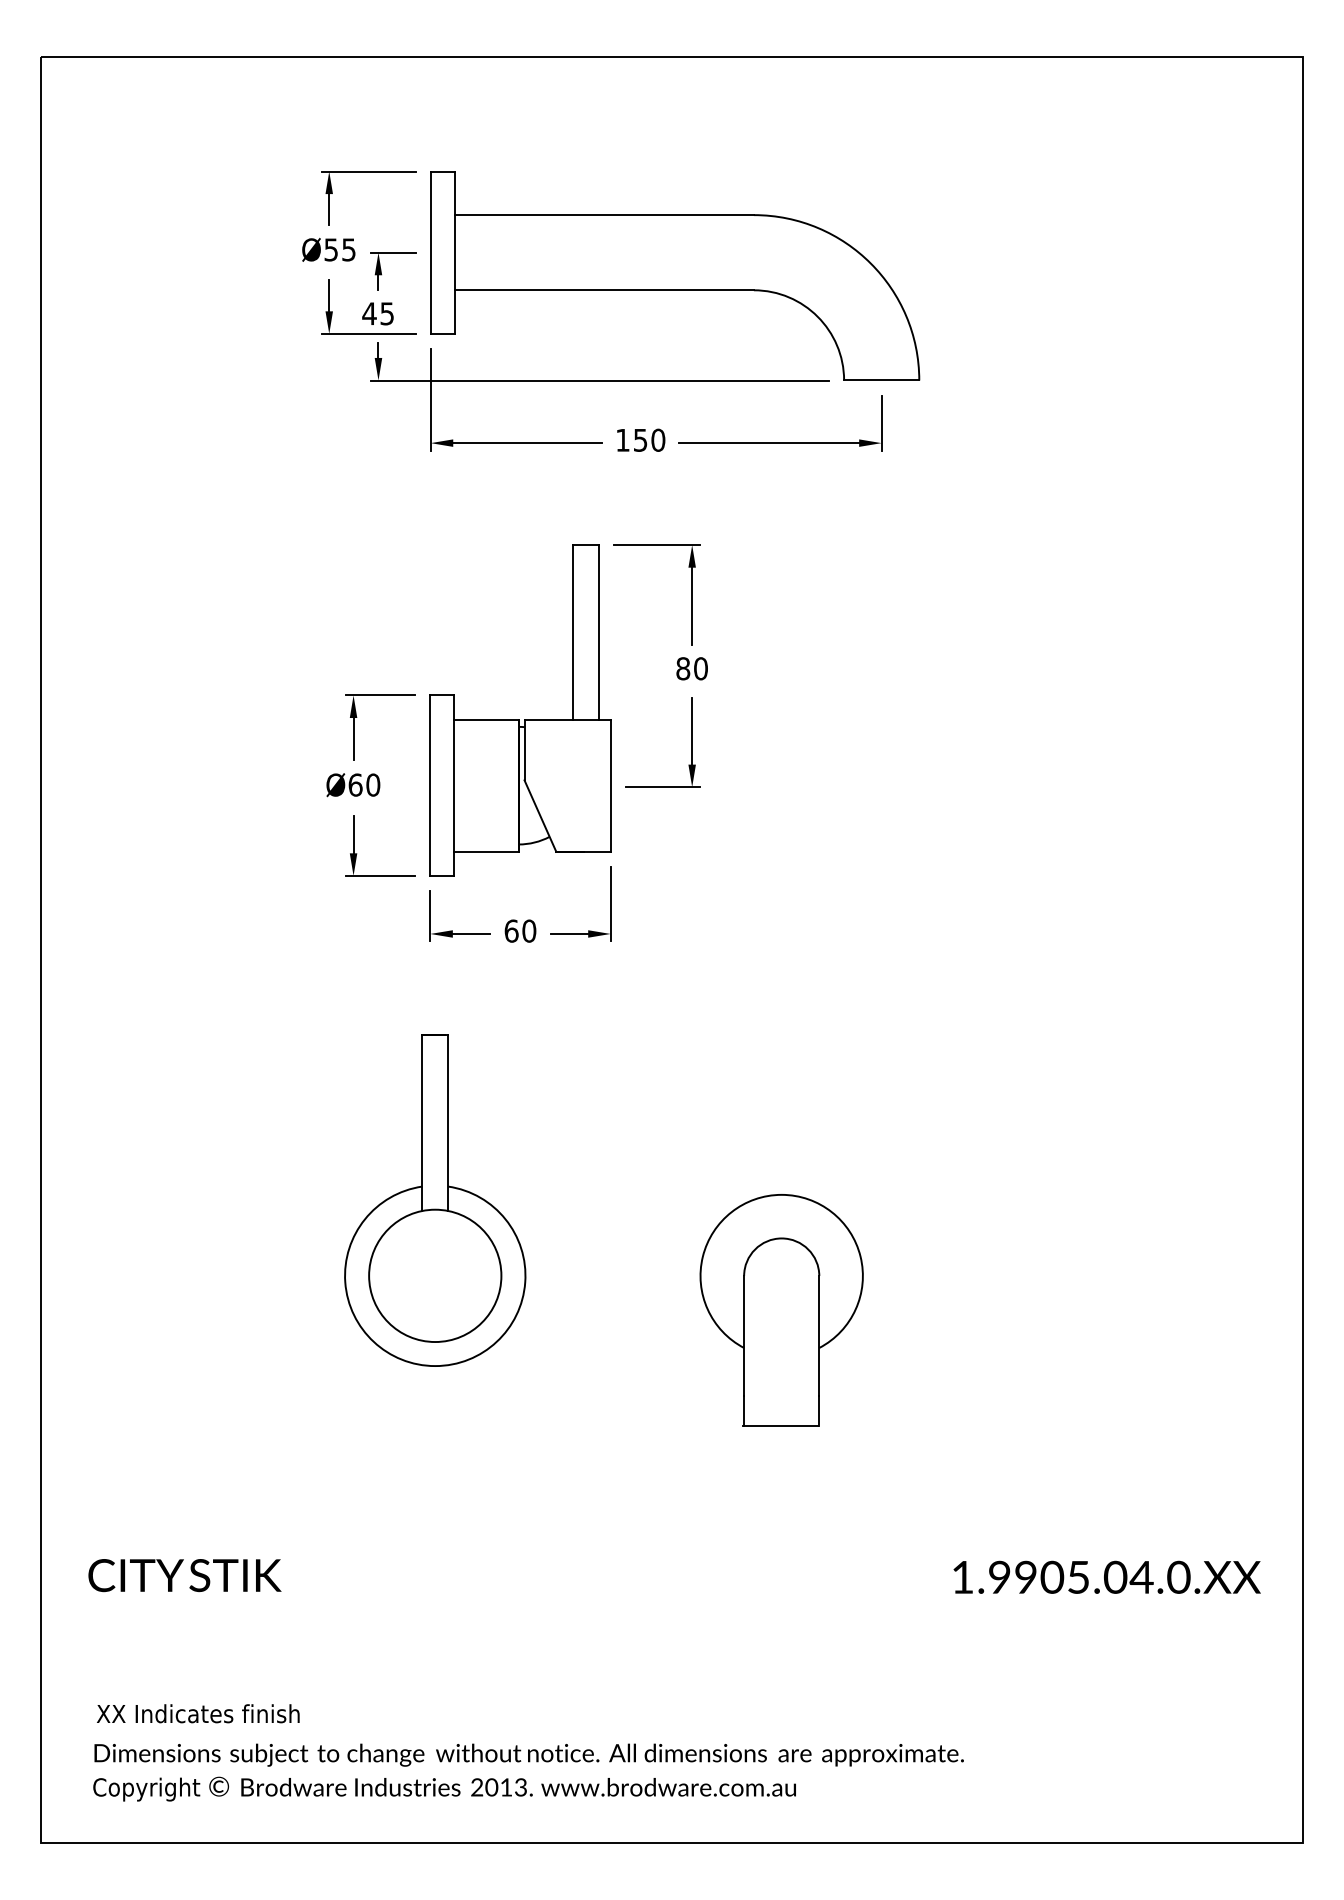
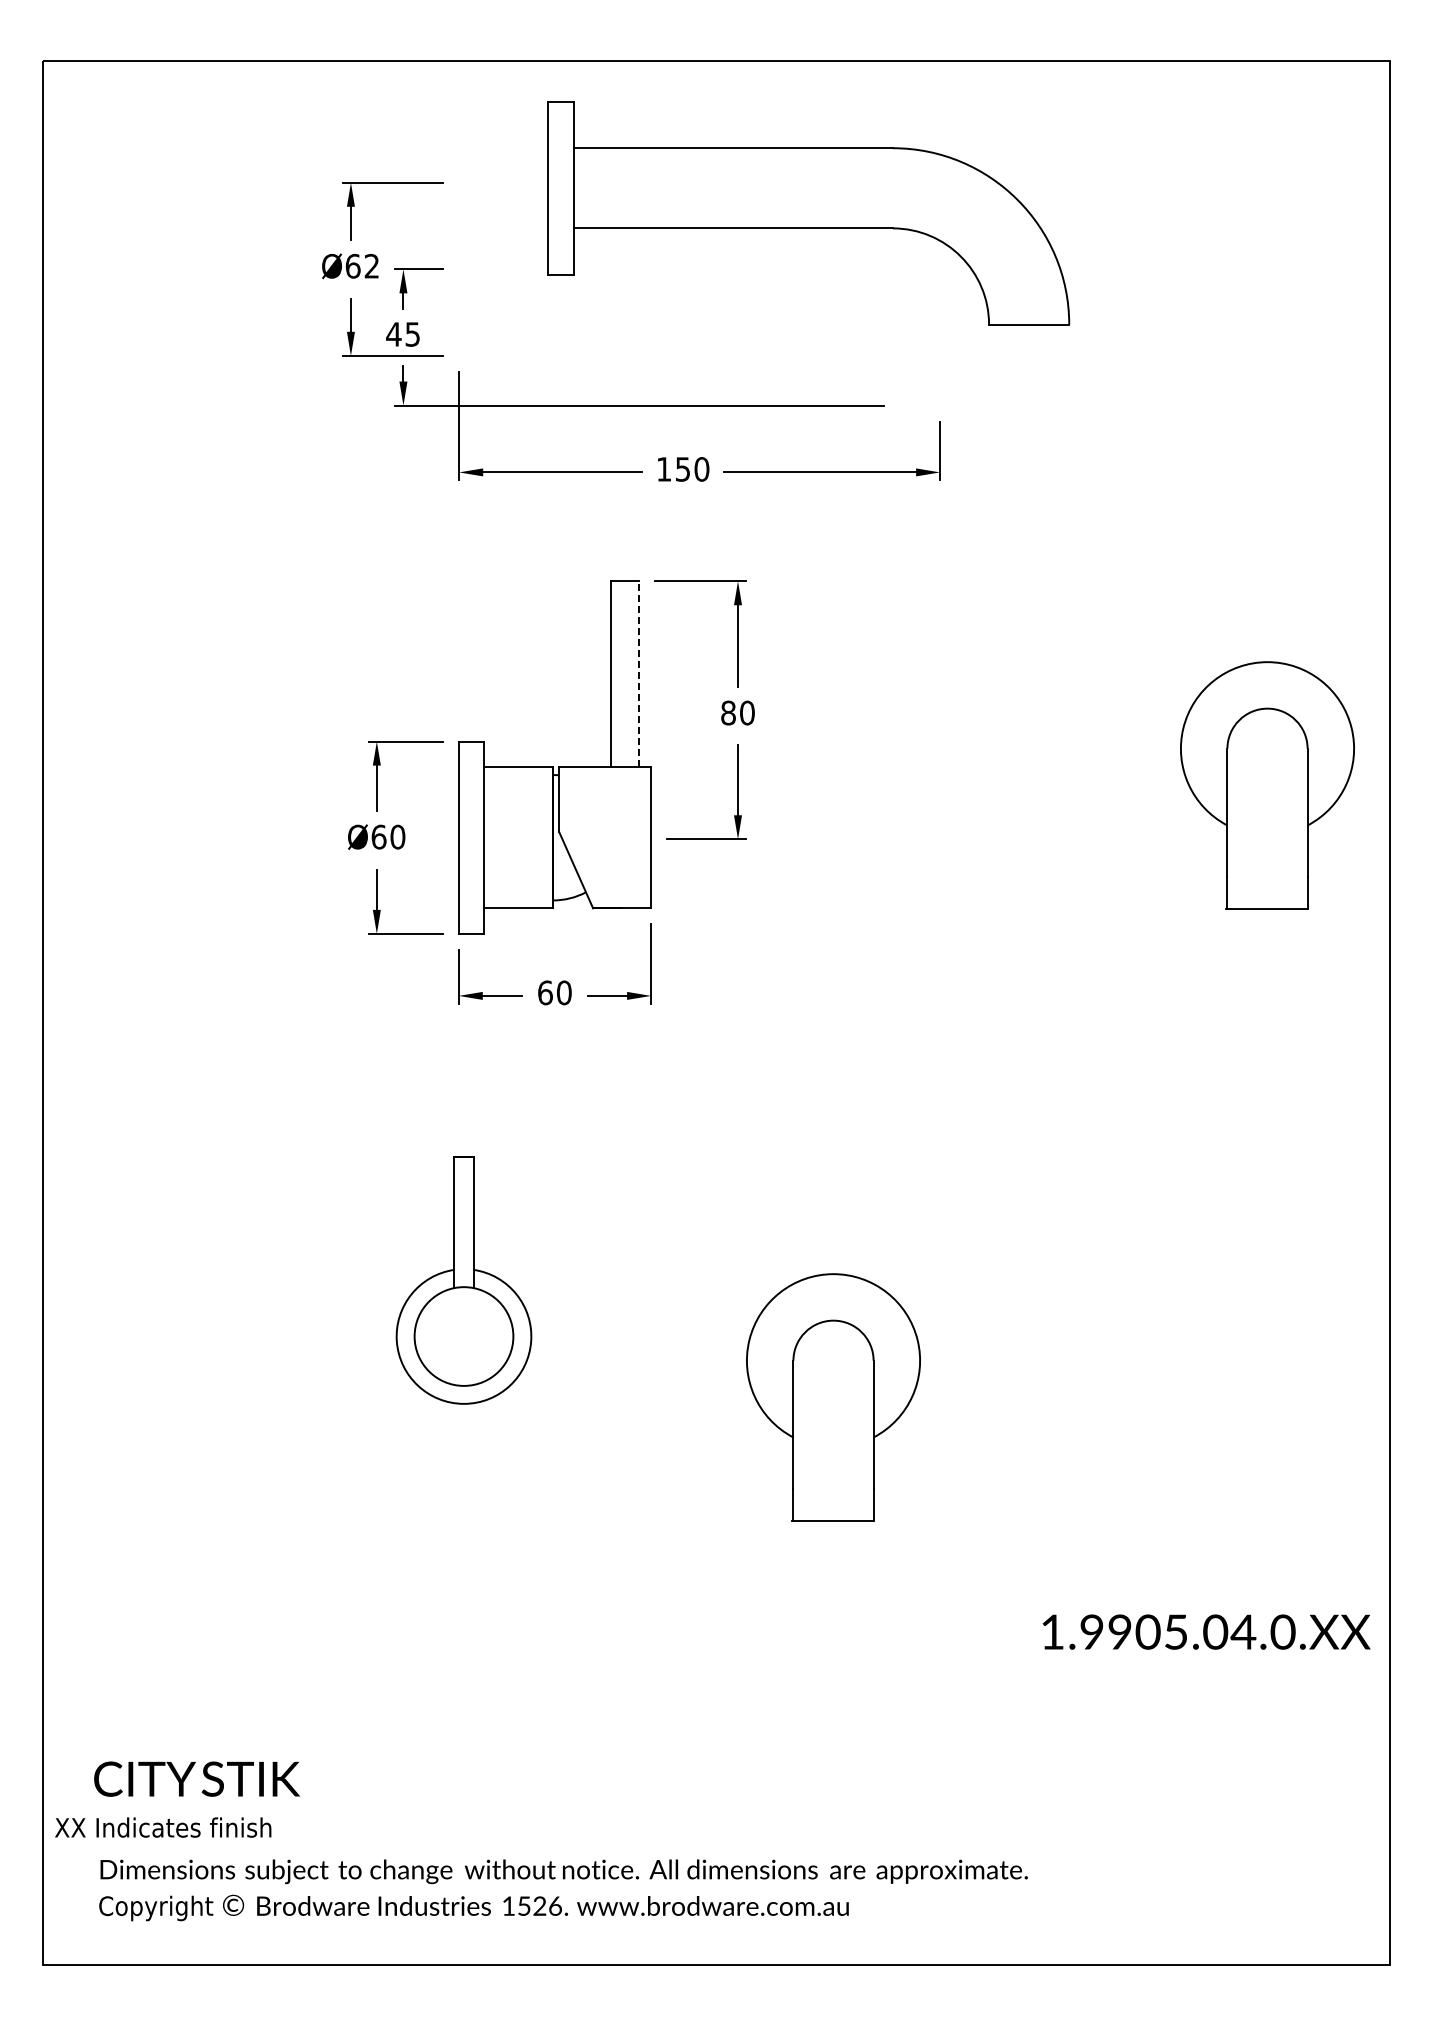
text: (339, 249) -> (361, 265), Ø55 -> Ø62
part: (674, 276) -> (808, 213), moved
line: (598, 631) -> (638, 673), solid -> dashed
part: (1188, 736) -> (1267, 785), added
part: (434, 1200) -> (463, 1280), size x0.7
text: (184, 1574) -> (196, 1778), moved
text: (1107, 1576) -> (1206, 1631), moved
text: (198, 1713) -> (163, 1827), moved
text: (499, 1786) -> (532, 1905), 2013. -> 1526.

